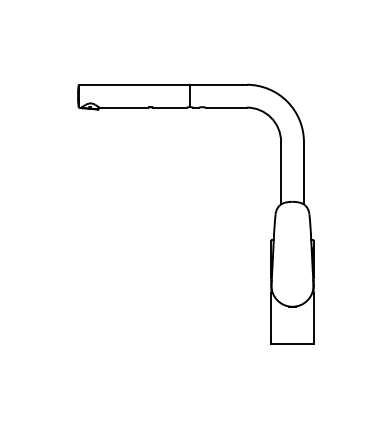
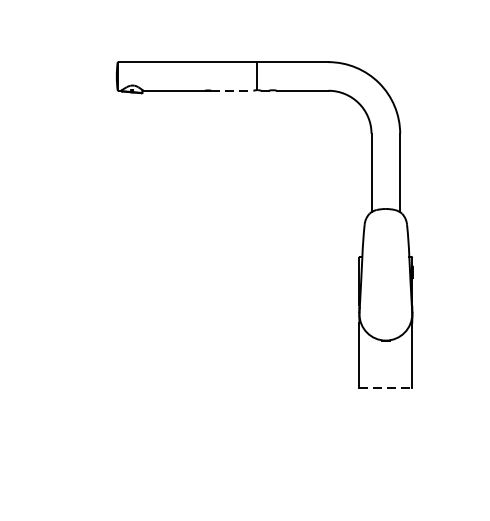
line: (170, 107) -> (232, 90), solid -> dashed
line: (292, 344) -> (385, 387), solid -> dashed

